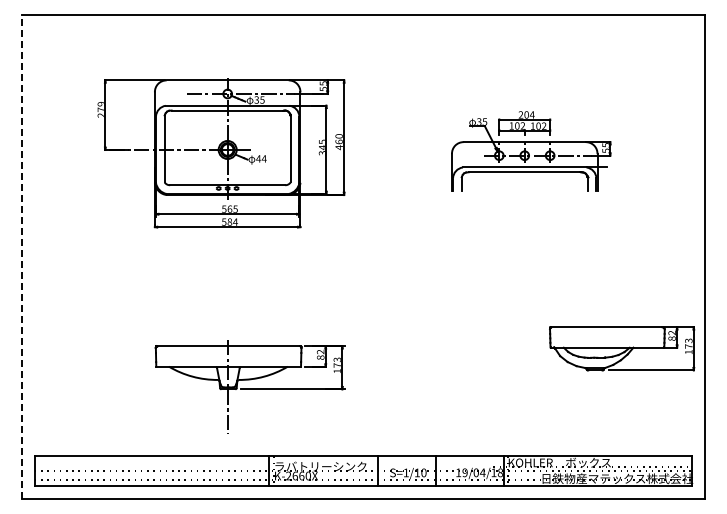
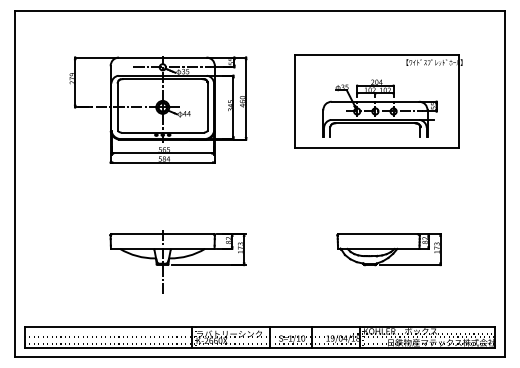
part: (529, 141) -> (378, 101), added
line: (21, 257) -> (15, 184), dashed -> solid
part: (622, 348) -> (389, 249), moved
part: (249, 386) -> (177, 263), moved

